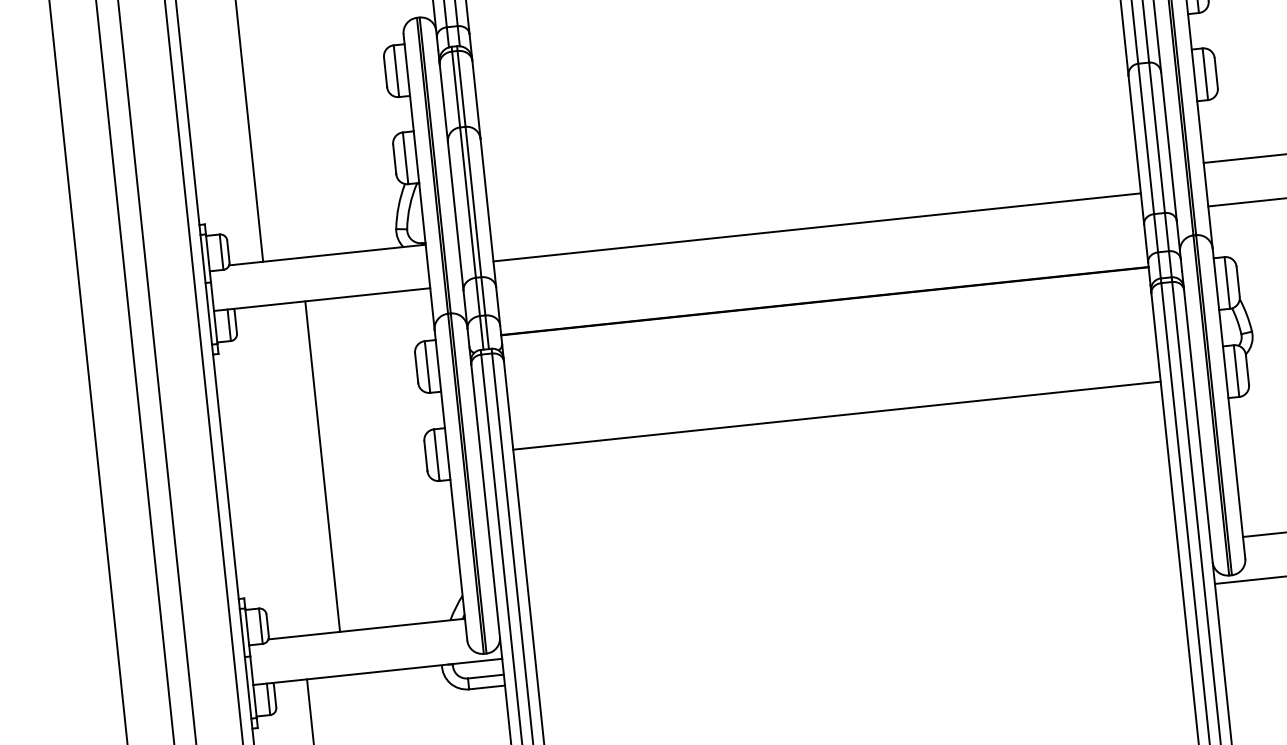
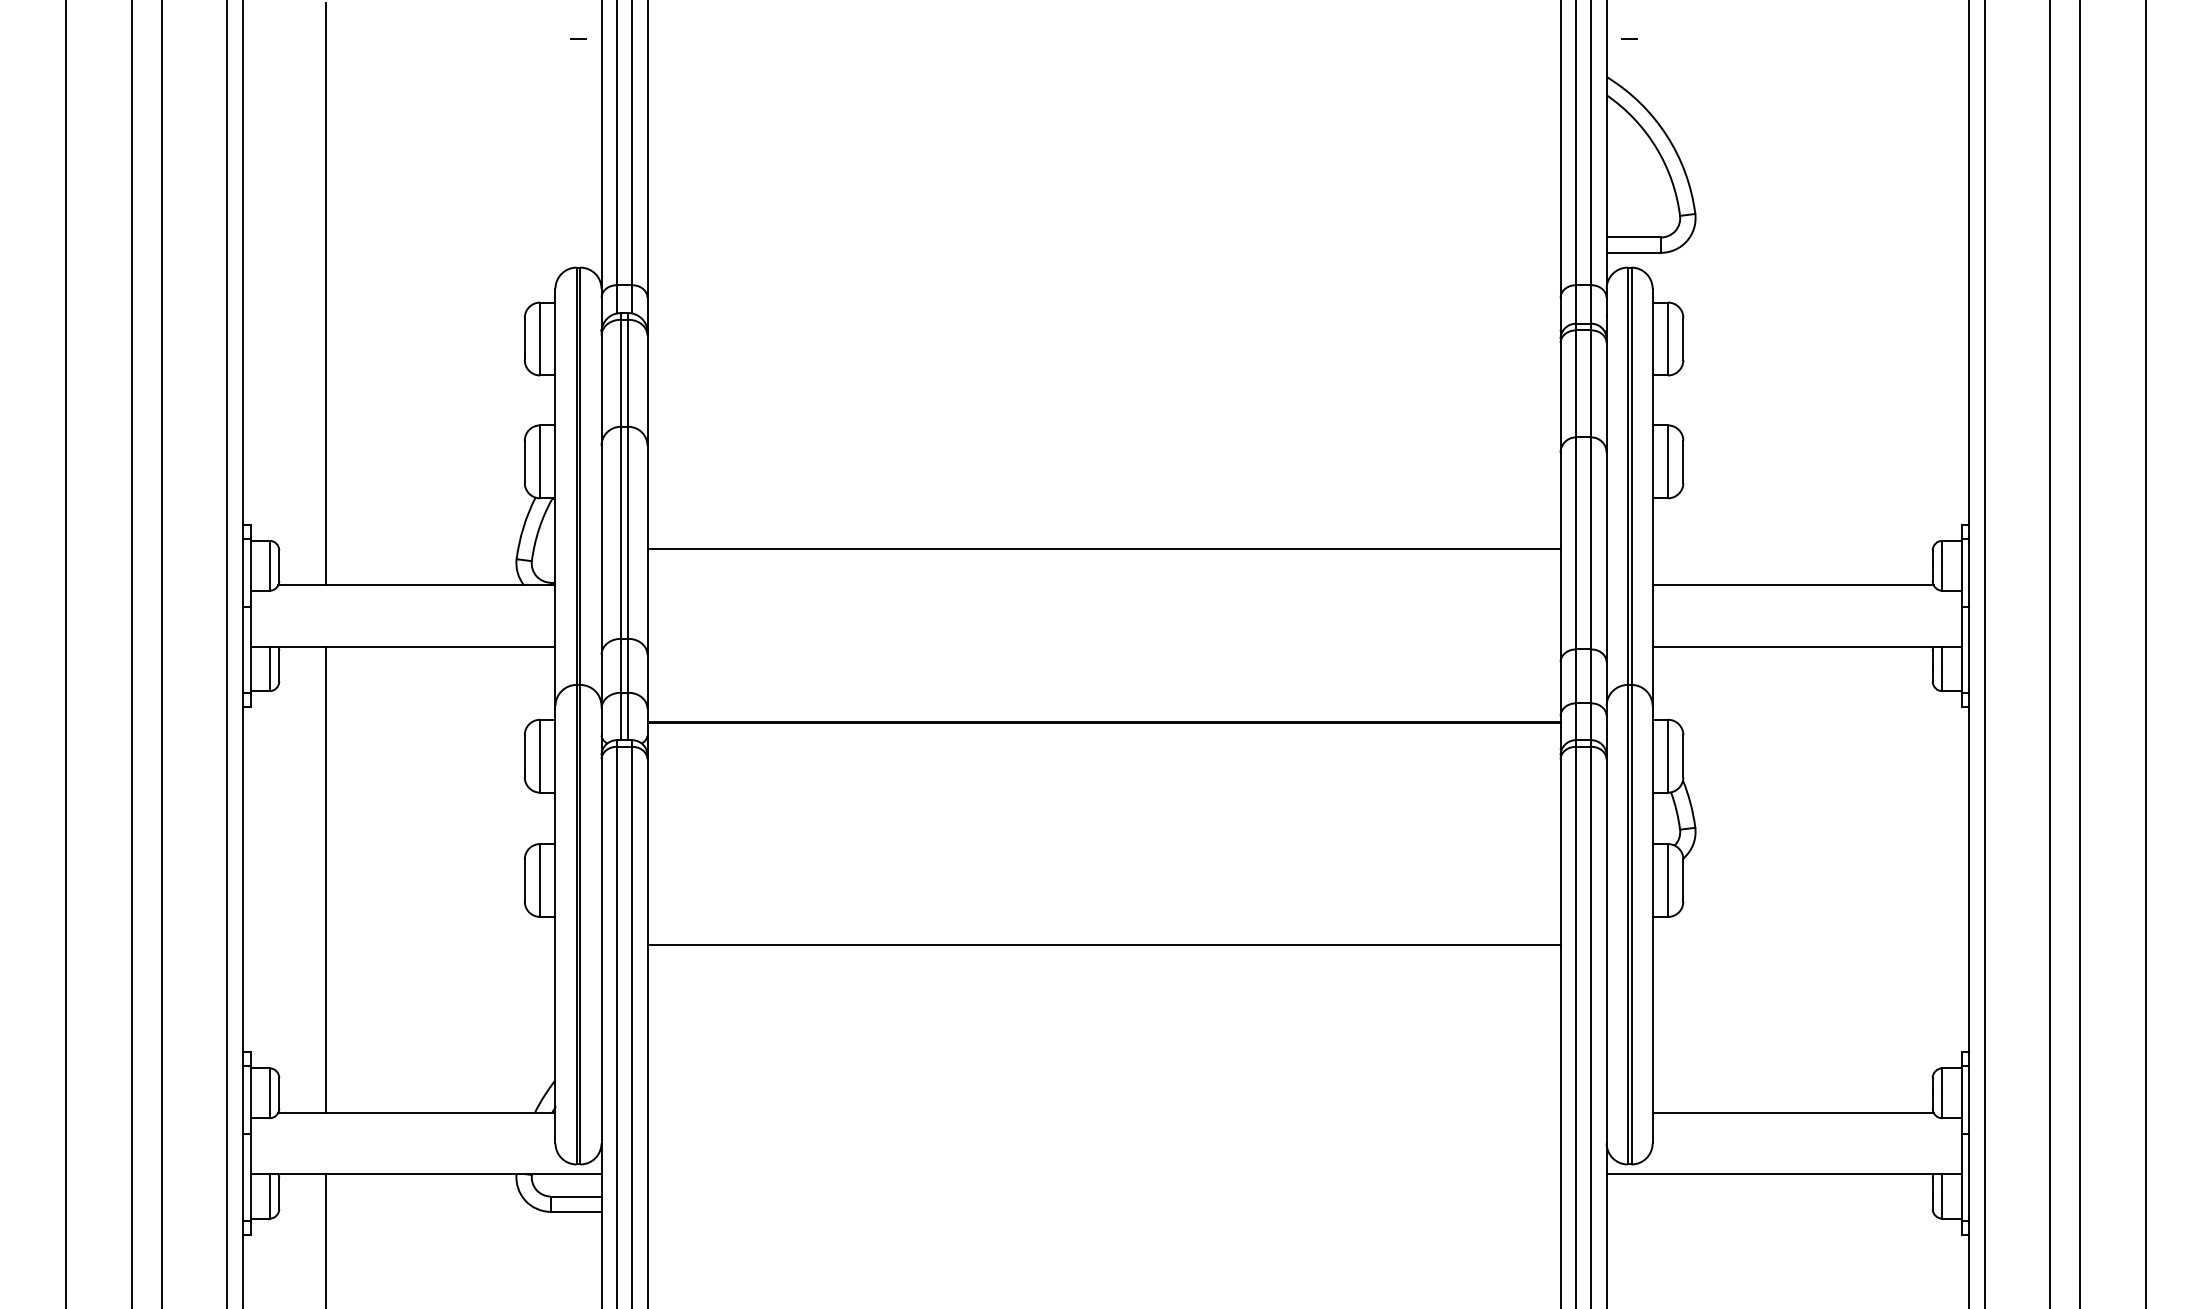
line: (816, 227) -> (1103, 548), moved
line: (836, 416) -> (1103, 945), moved
line: (322, 466) -> (326, 879), moved

